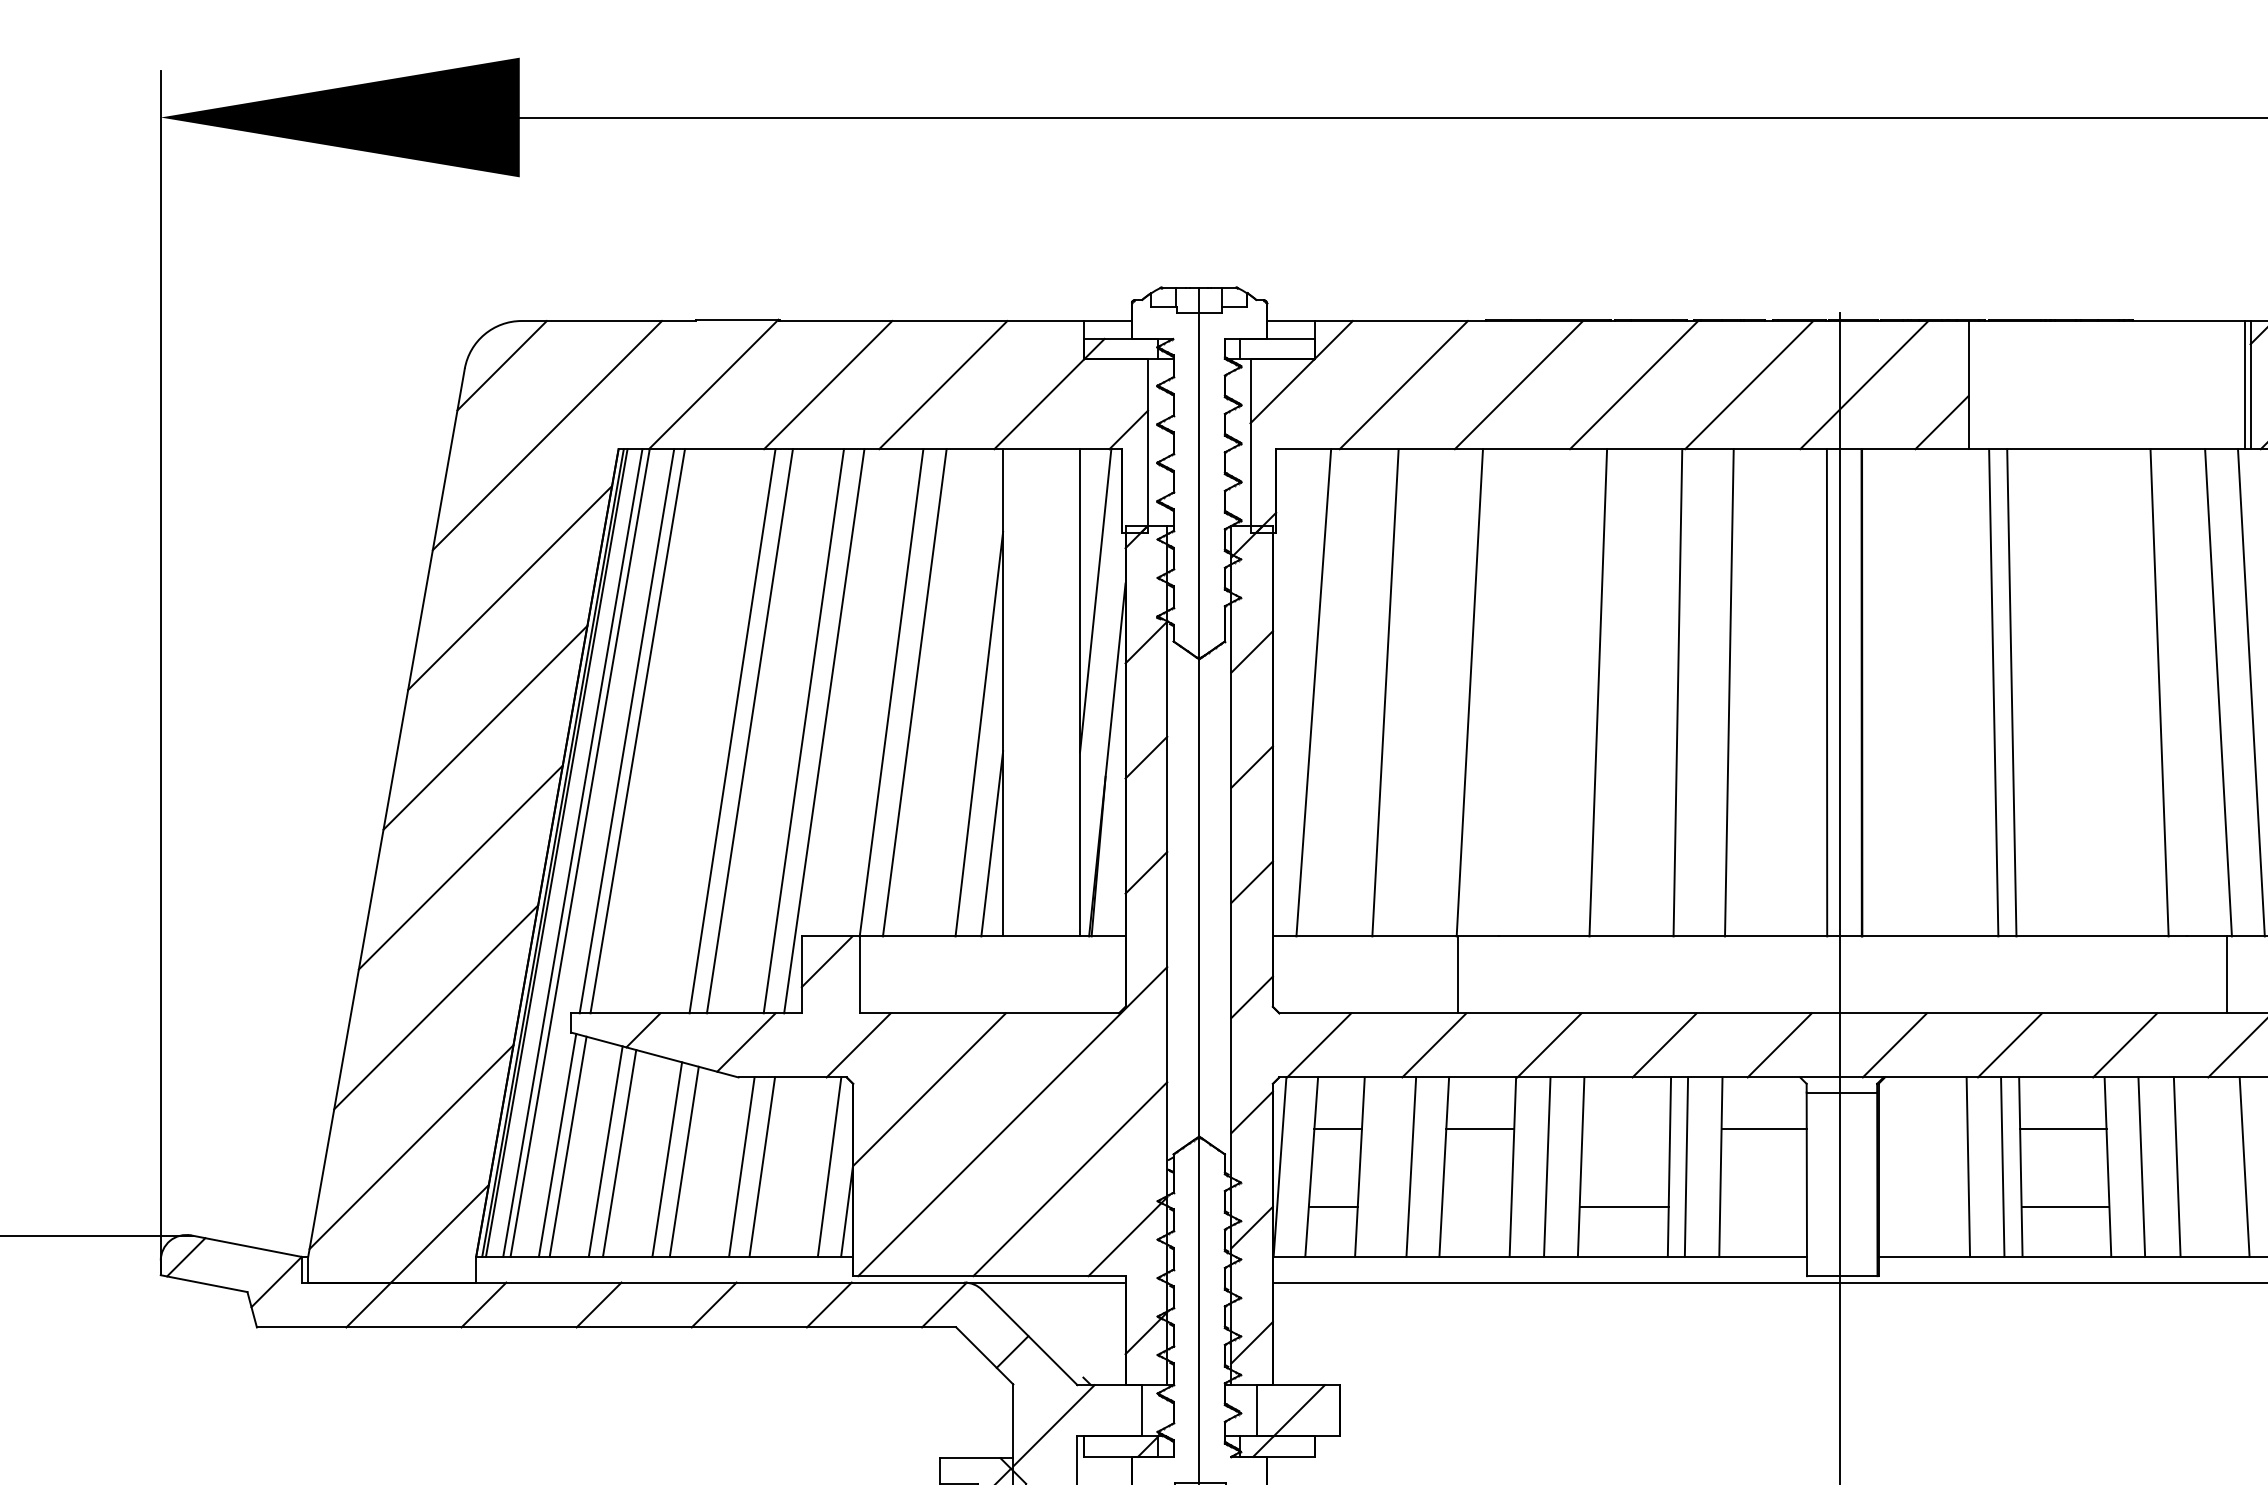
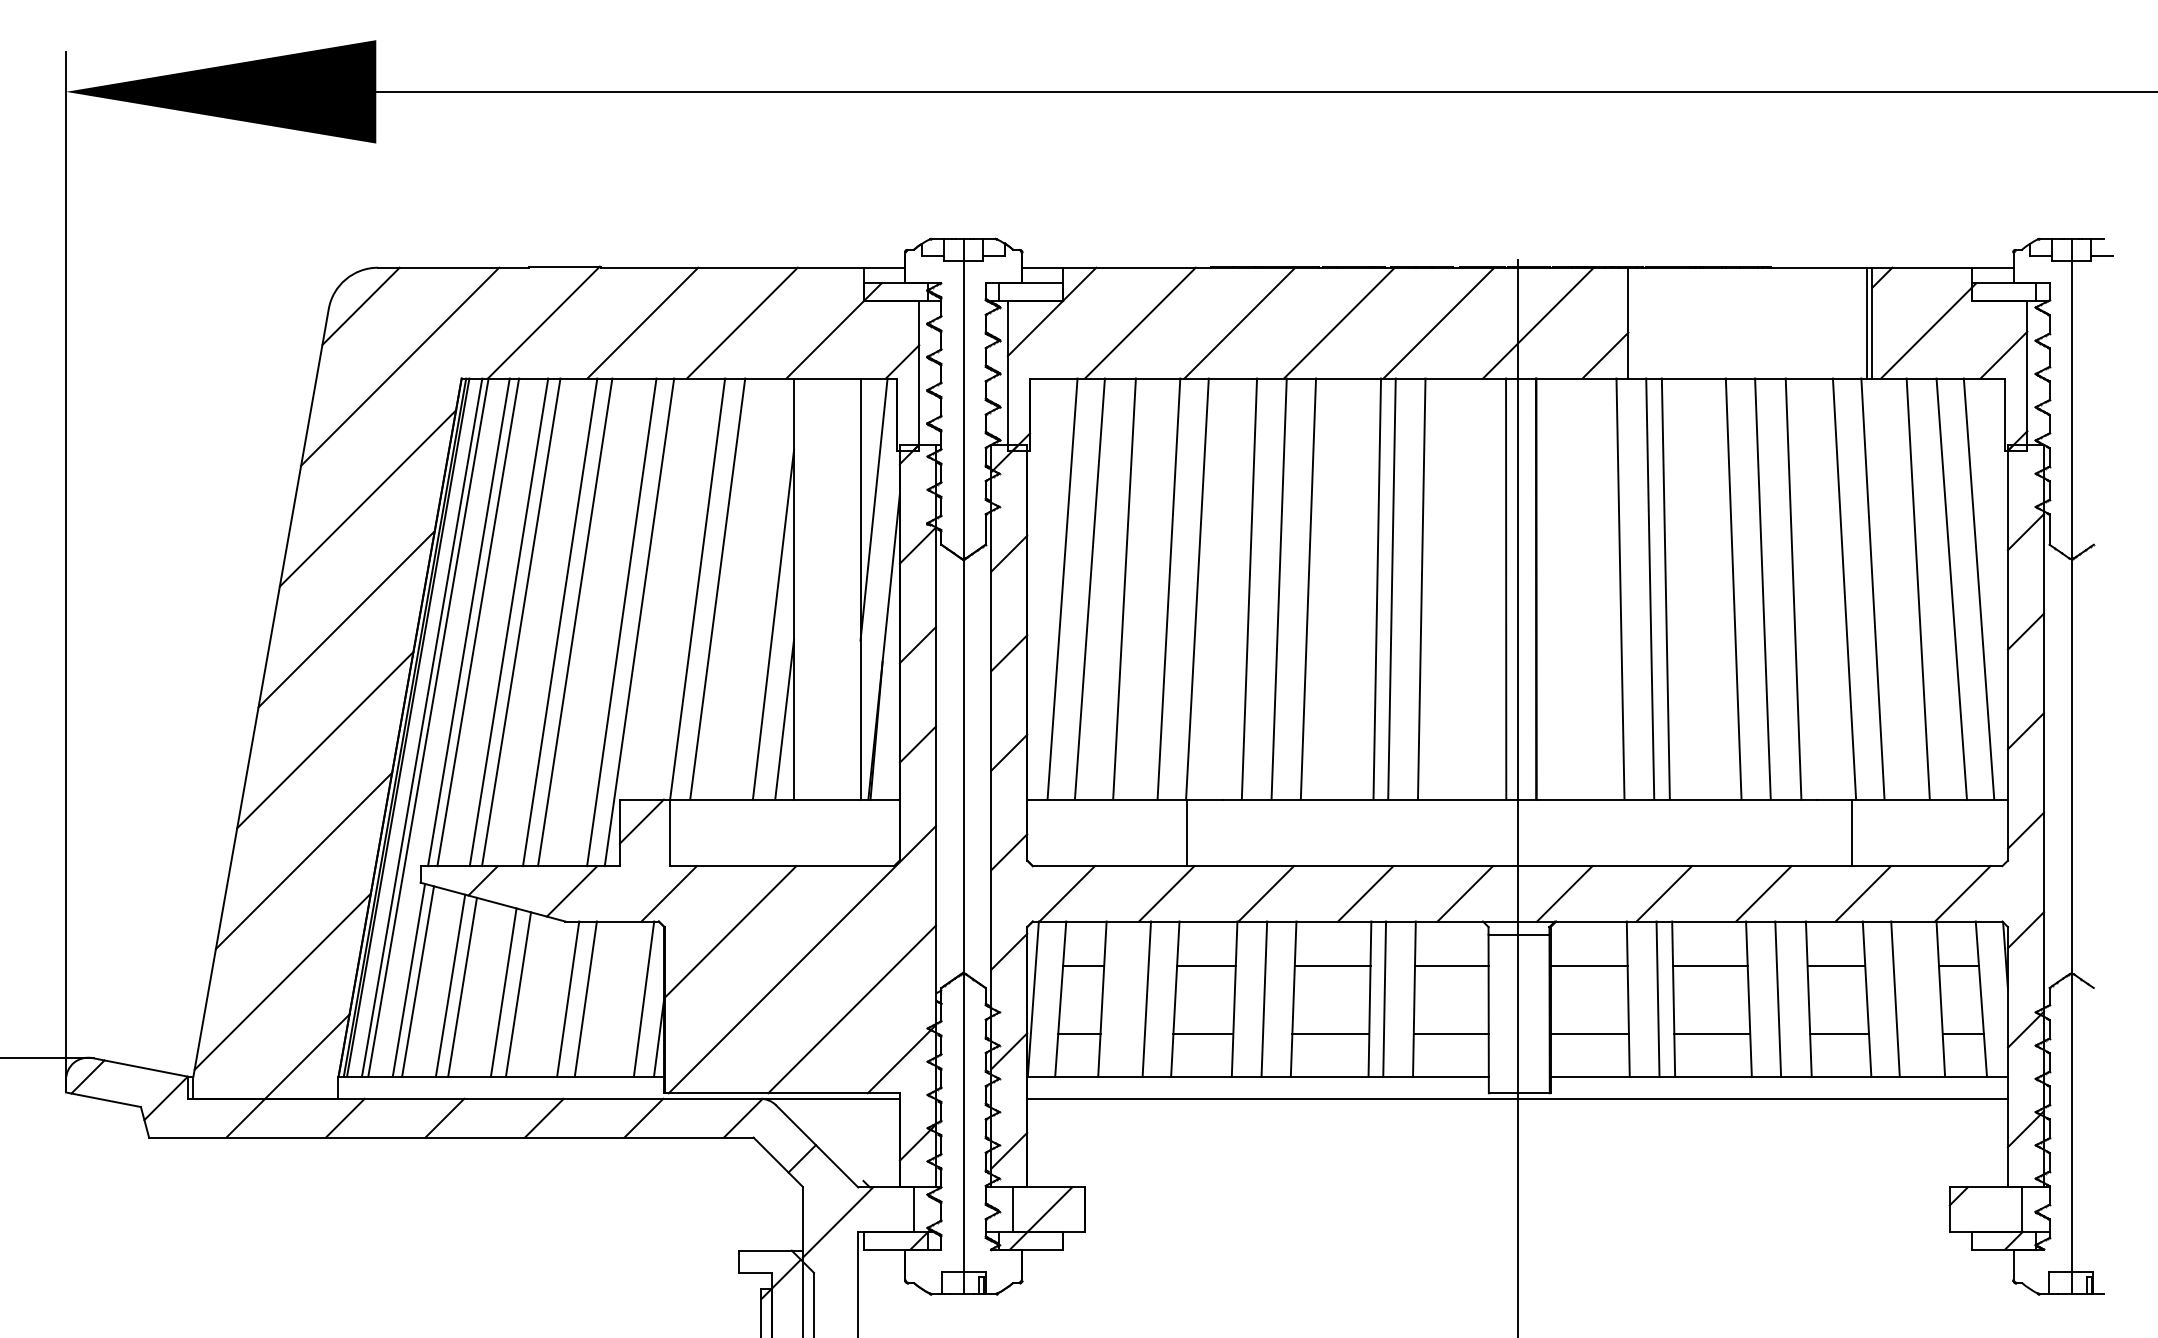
line: (1344, 692) -> (1089, 588), added
line: (1436, 692) -> (1168, 588), added
line: (1530, 692) -> (1249, 588), added
line: (1563, 692) -> (1278, 588), added
line: (1694, 692) -> (1391, 588), added
line: (1959, 692) -> (1620, 588), added
line: (2090, 692) -> (1733, 588), added
line: (2123, 692) -> (1762, 588), added
line: (672, 731) -> (508, 622), added
line: (687, 731) -> (521, 622), added
line: (1626, 1128) -> (1332, 965), added
line: (1922, 1128) -> (1588, 965), added
line: (2209, 1128) -> (1836, 965), added
line: (1476, 1206) -> (1203, 1033), added
line: (1762, 1206) -> (1450, 1033), added
line: (1923, 1206) -> (1589, 1033), added
line: (2212, 1206) -> (1839, 1033), added

